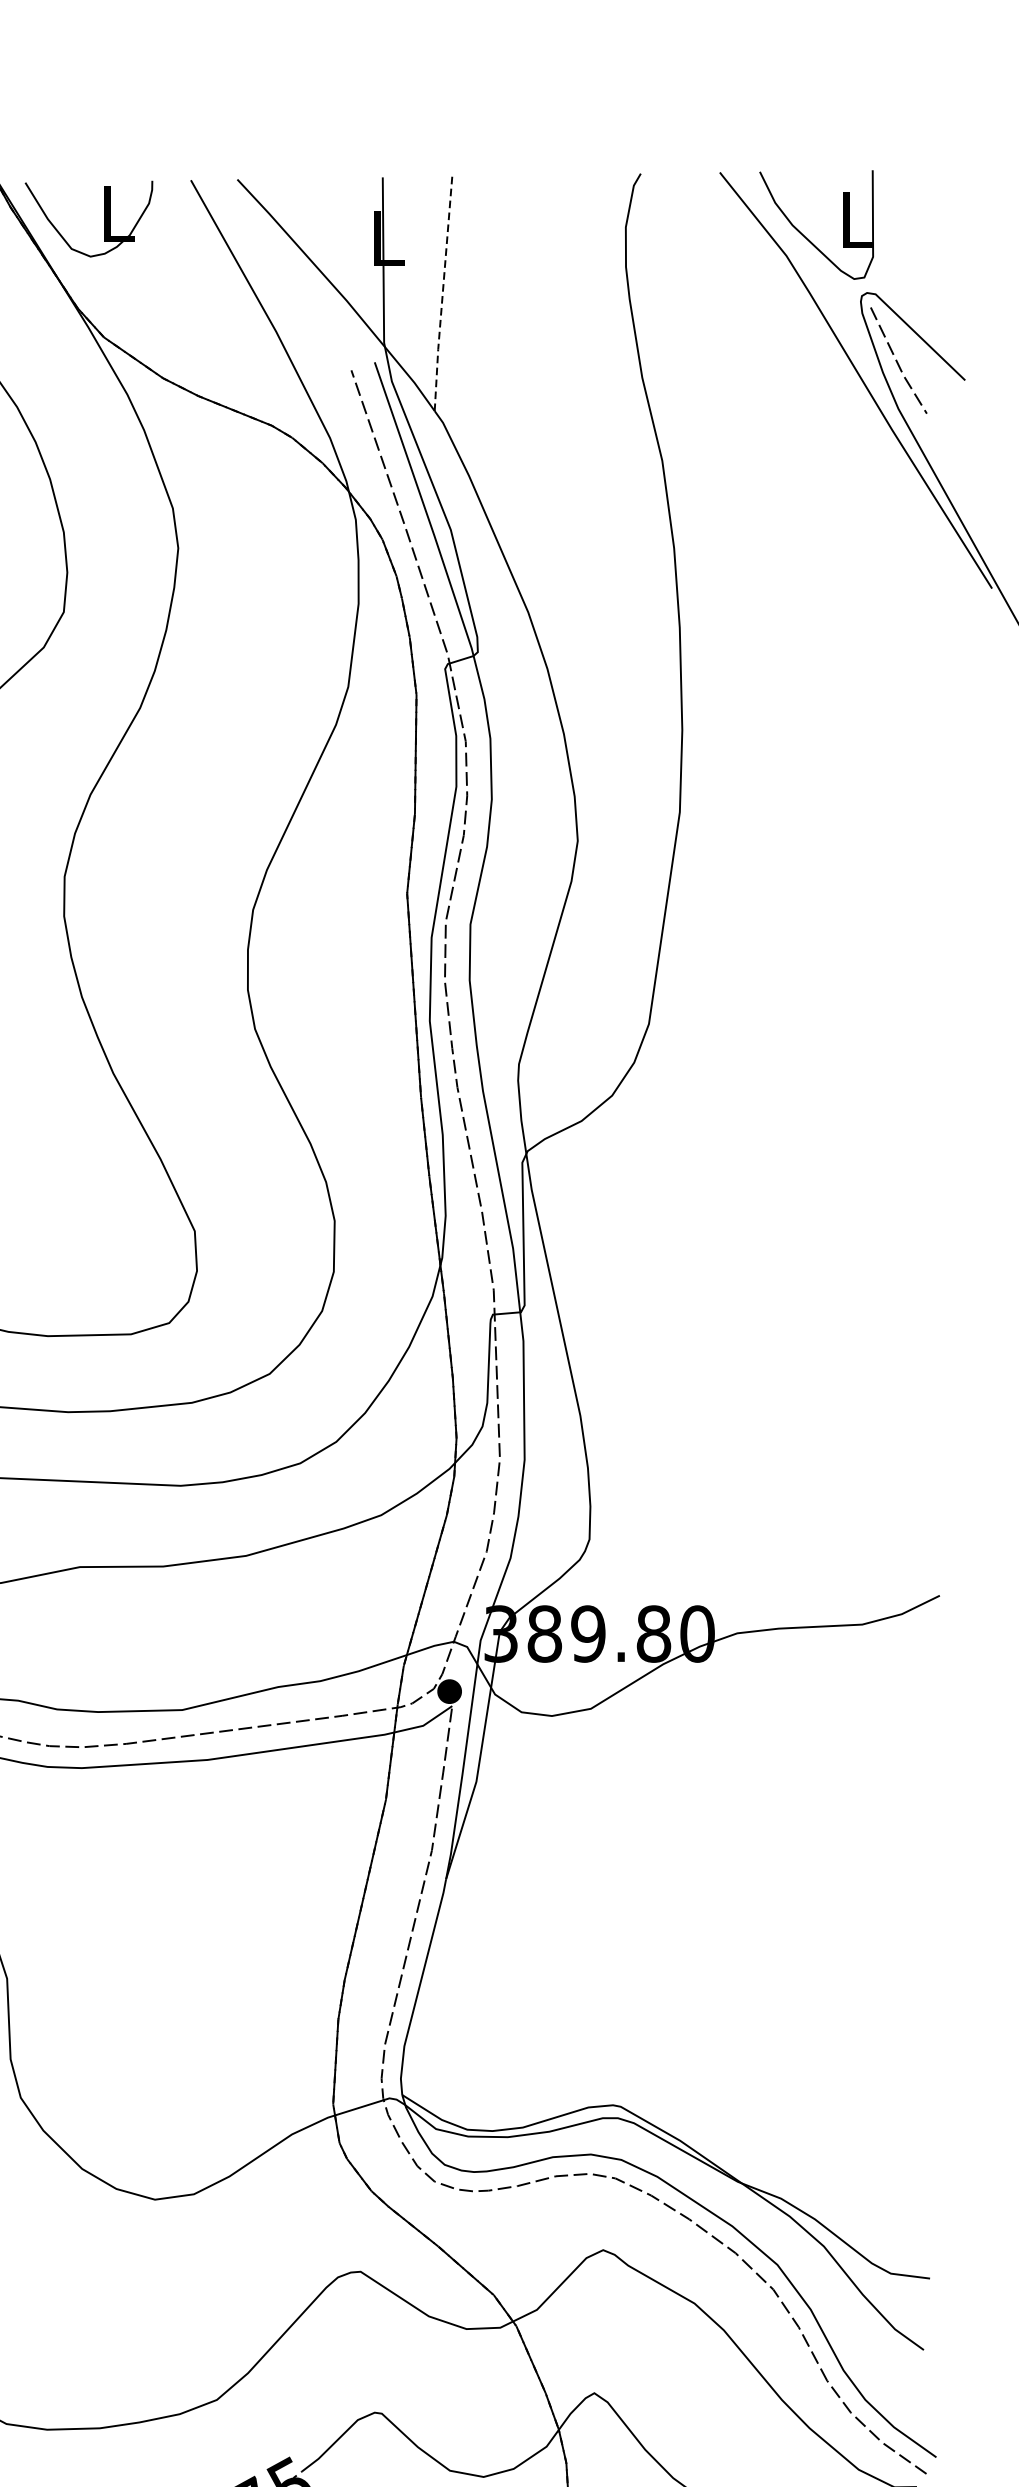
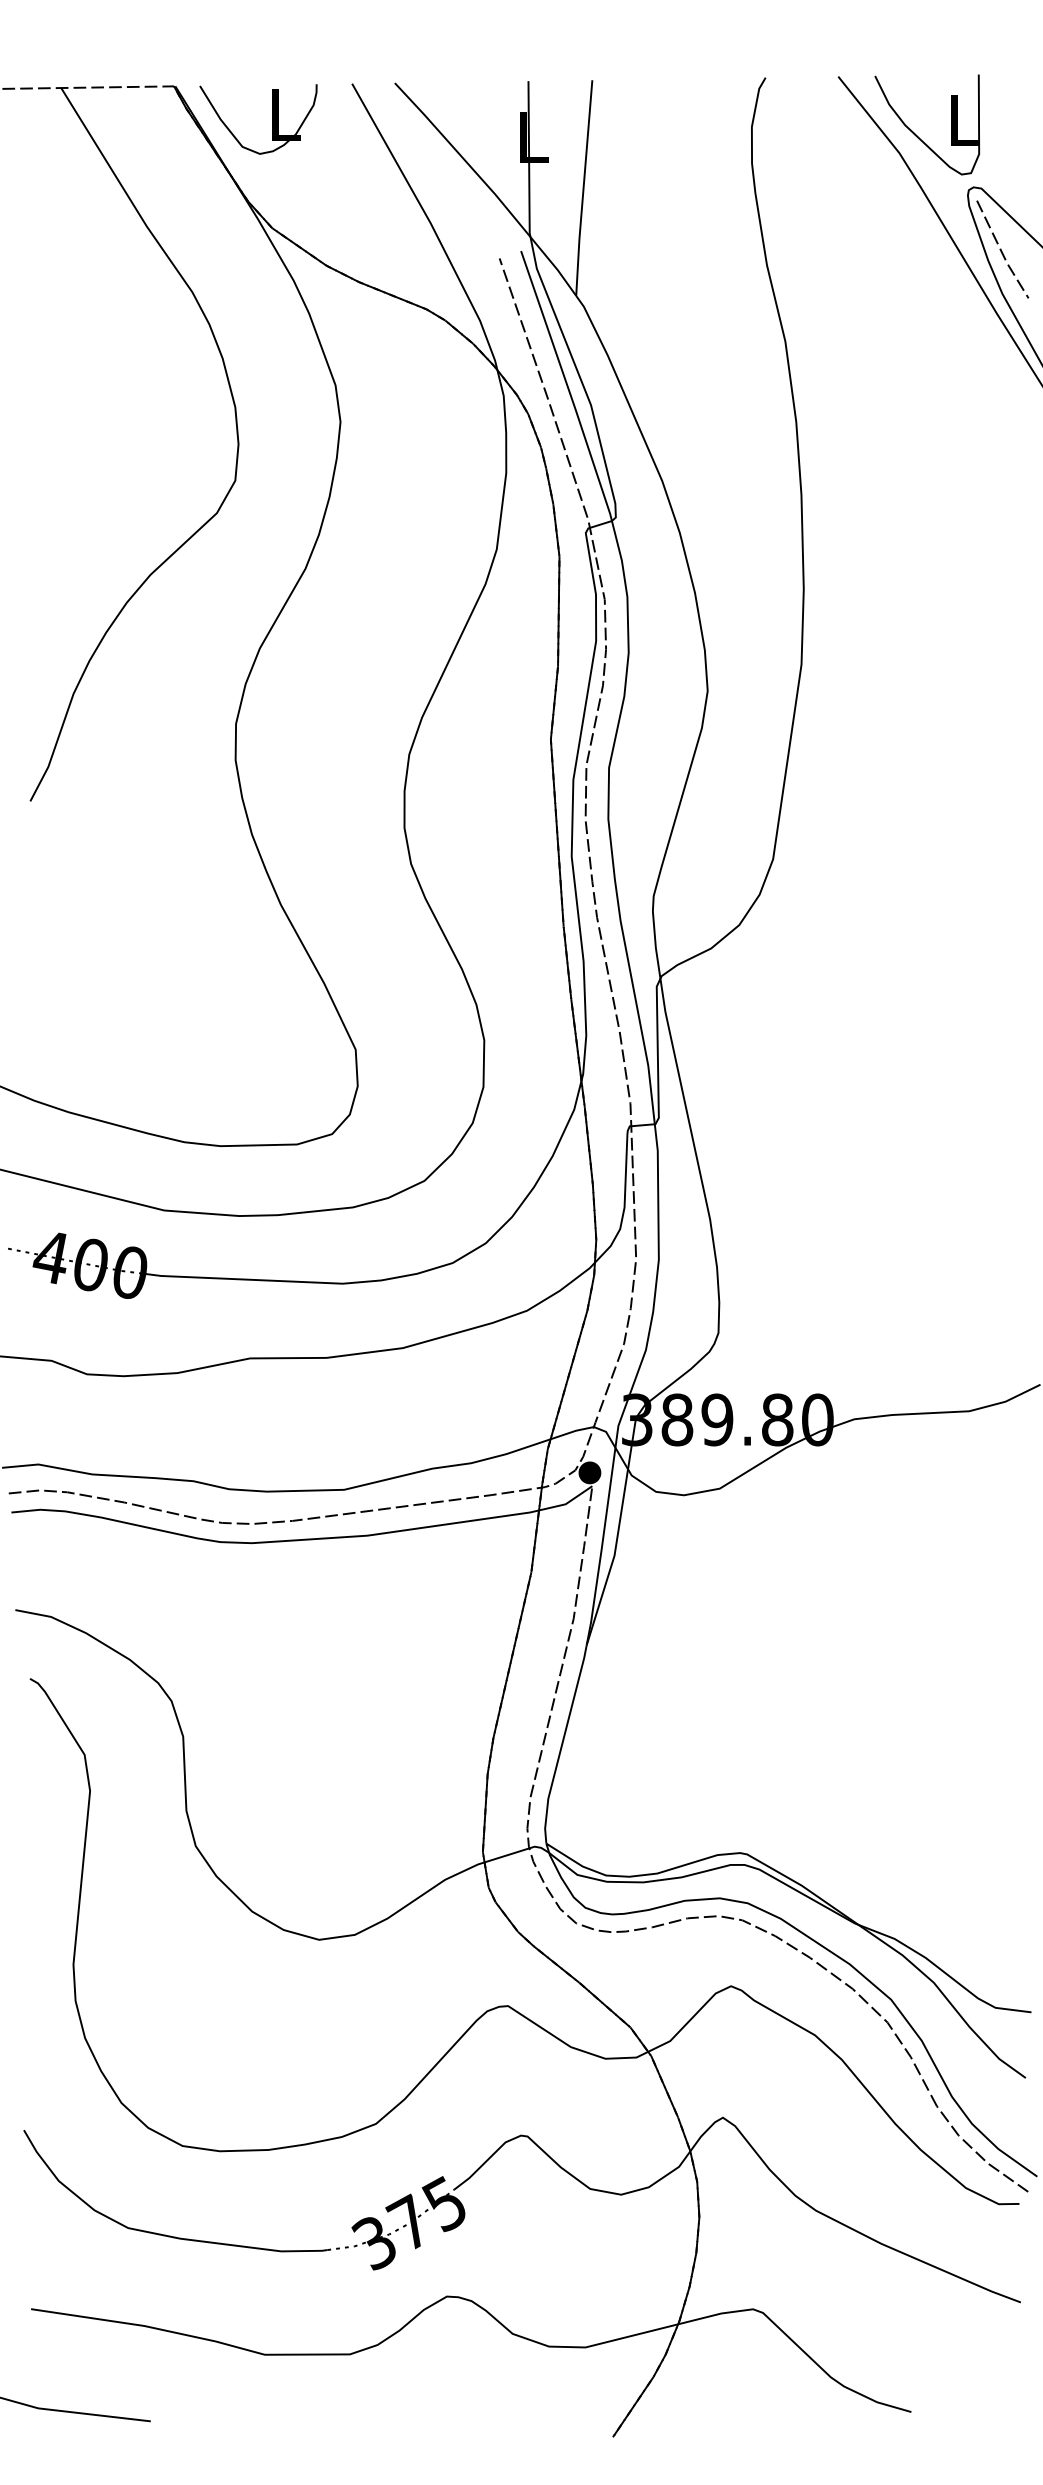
line: (442, 294) -> (583, 188), dashed -> solid

